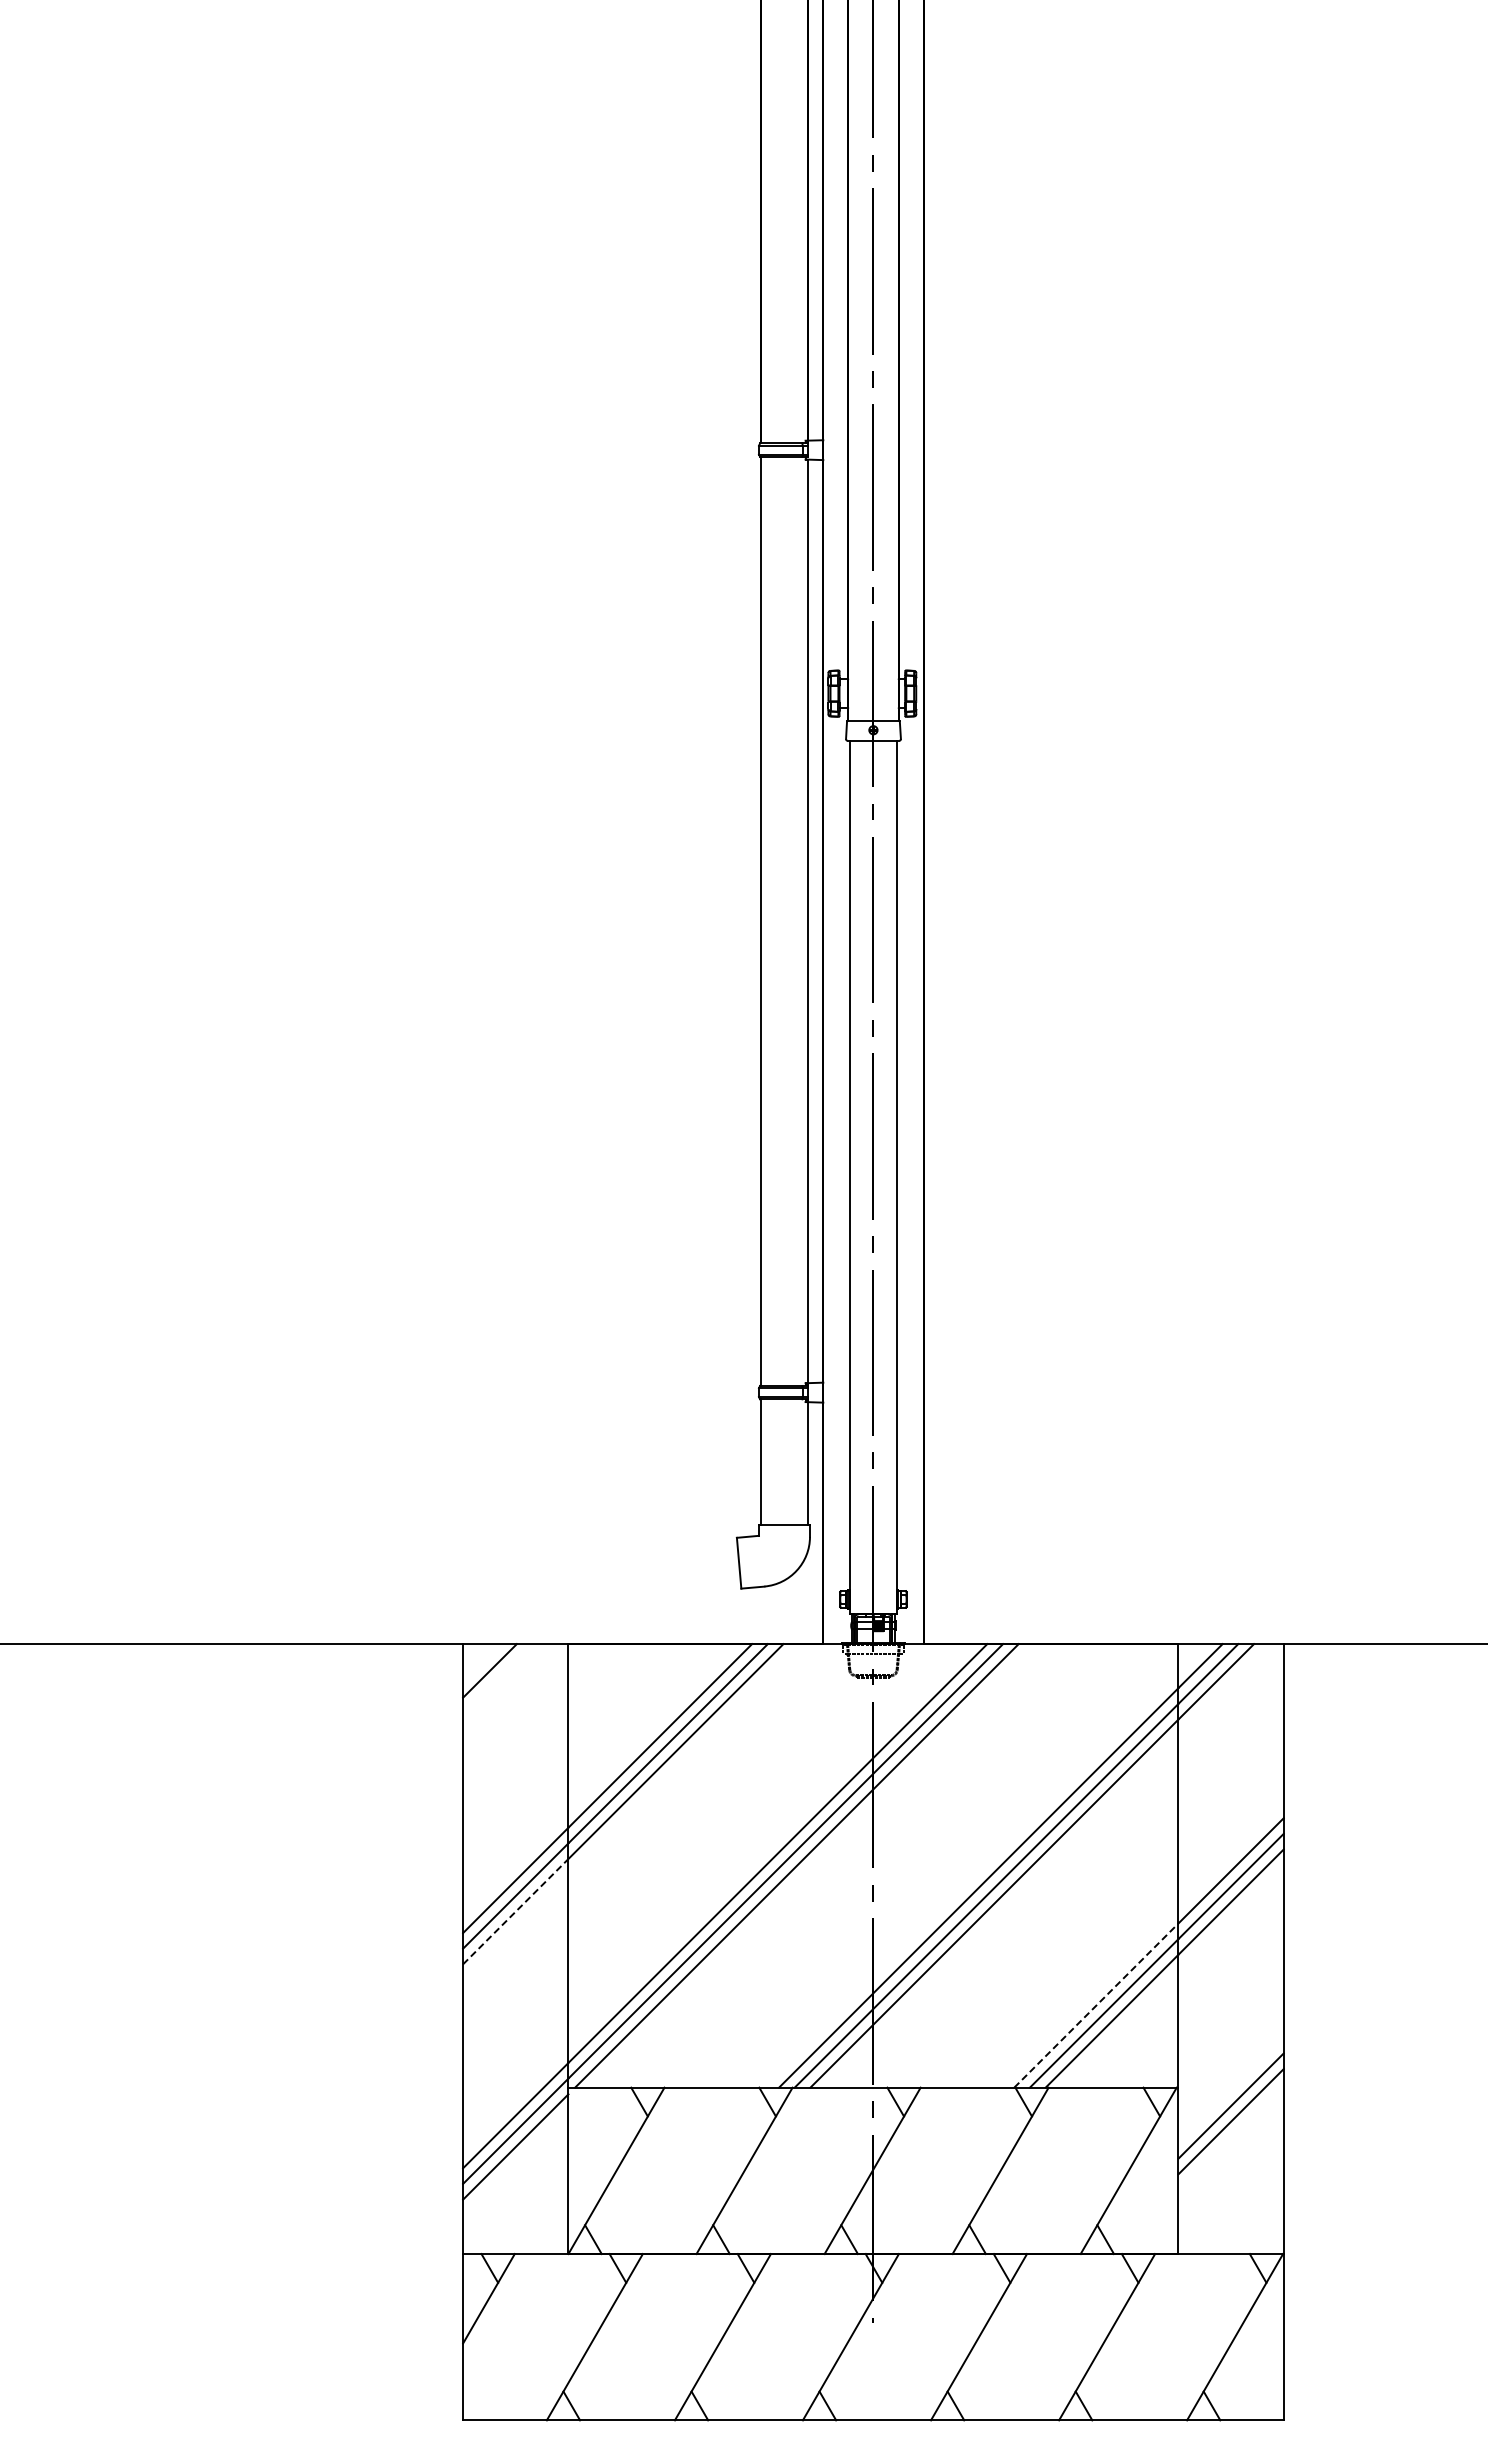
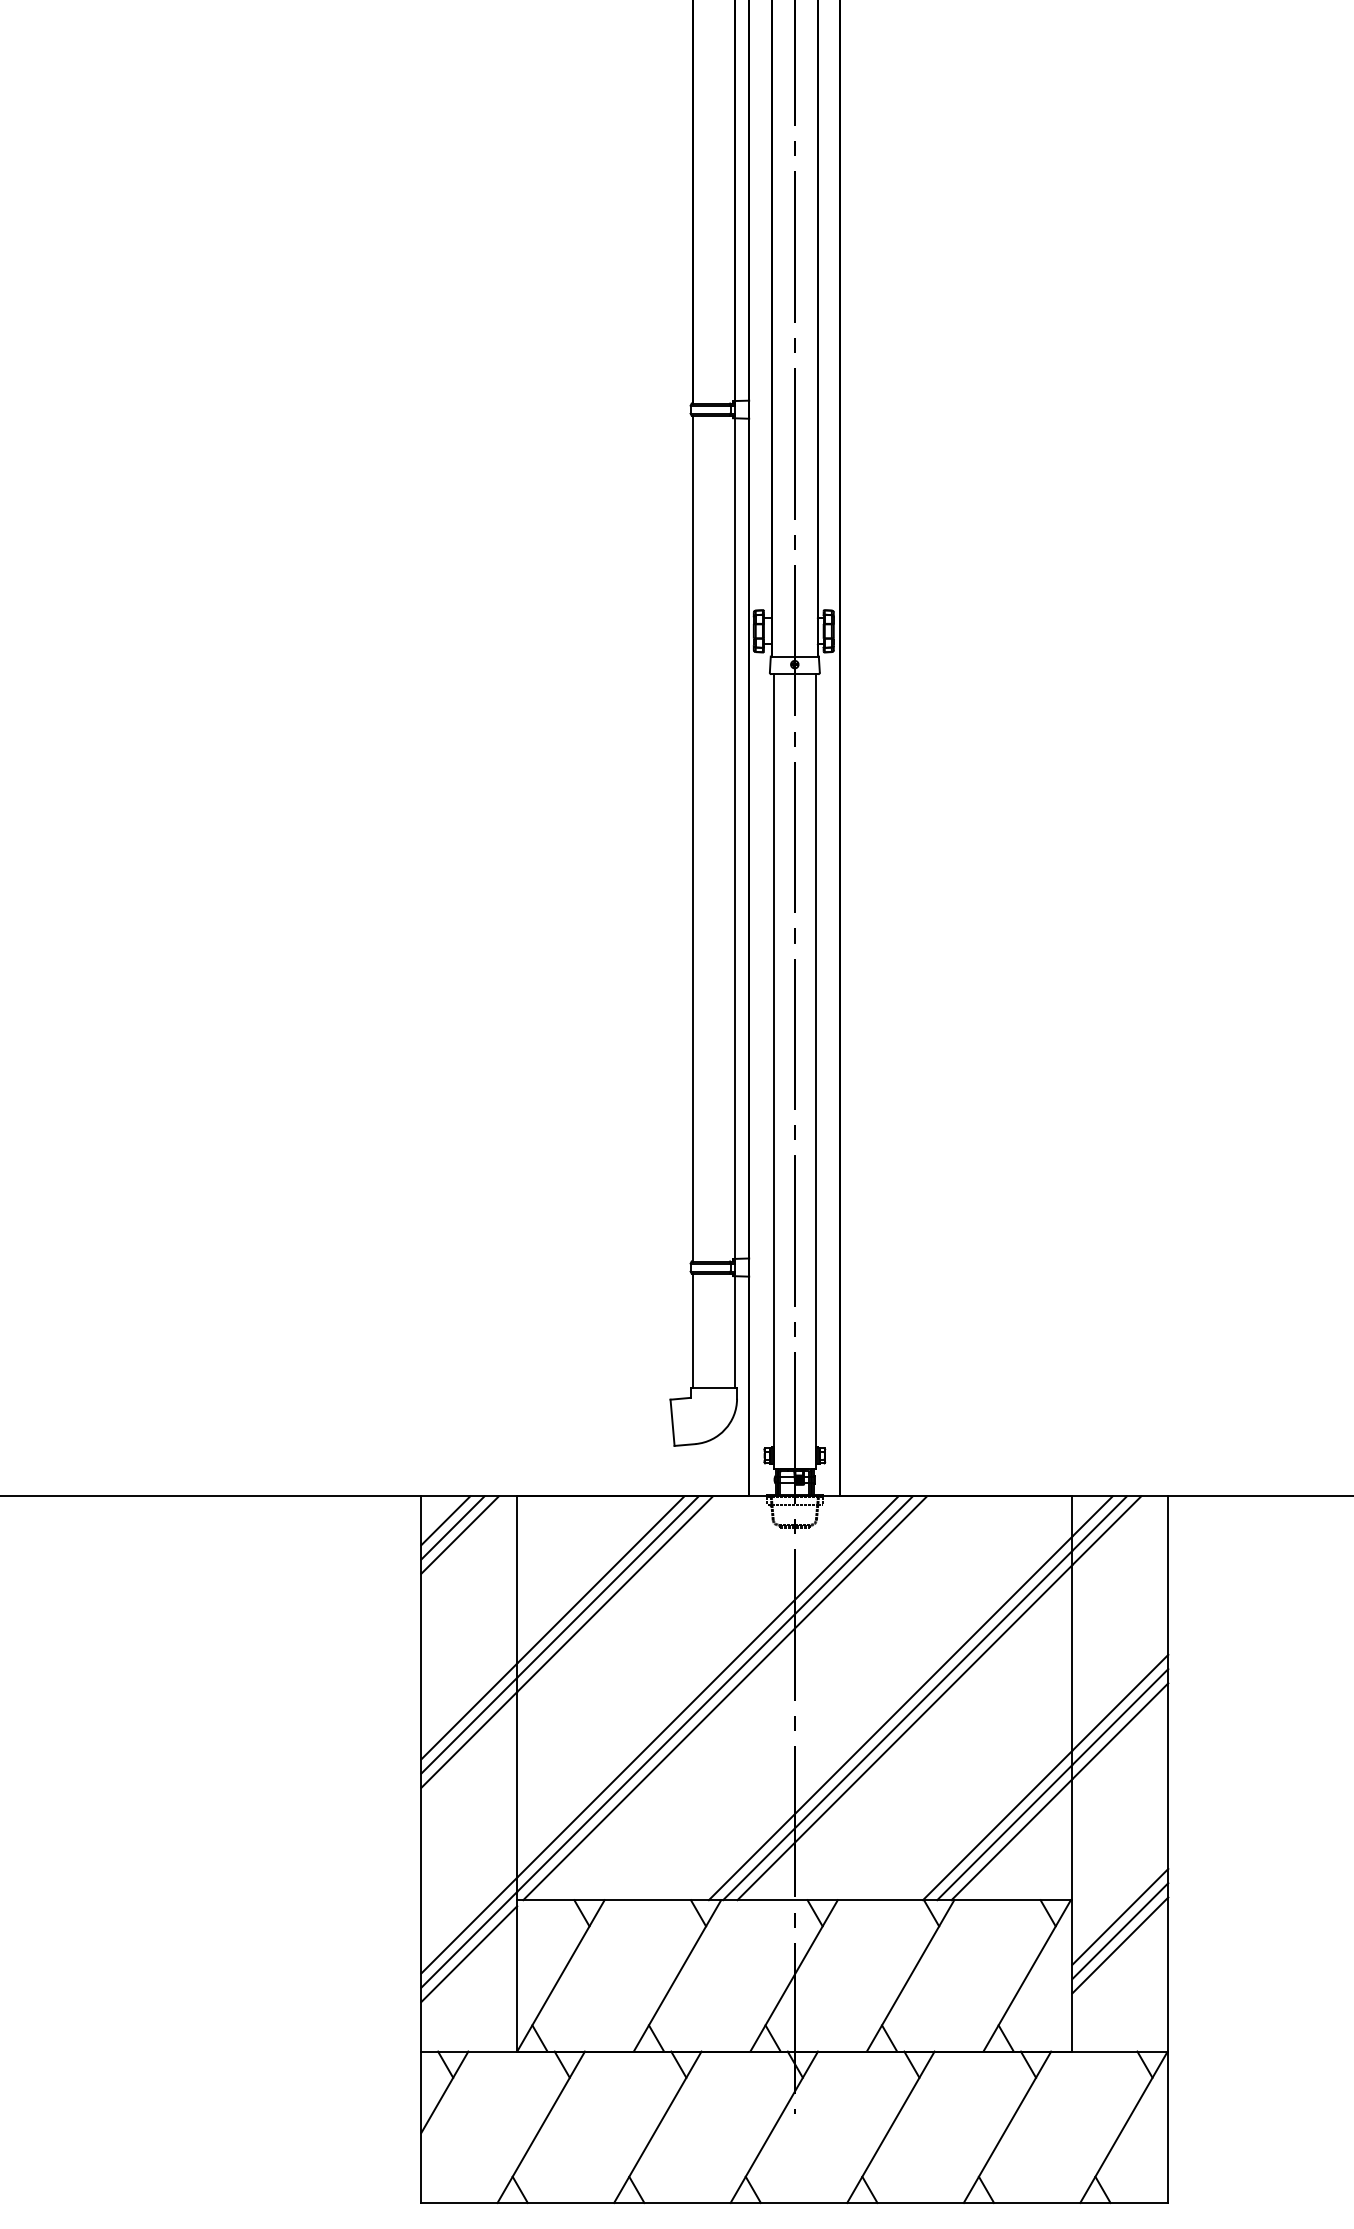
line: (497, 1678) -> (452, 1527), added
line: (505, 1686) -> (459, 1535), added
line: (516, 1911) -> (469, 1739), dashed -> solid
line: (1096, 2005) -> (997, 1825), dashed -> solid
line: (1230, 2137) -> (1119, 1945), added

